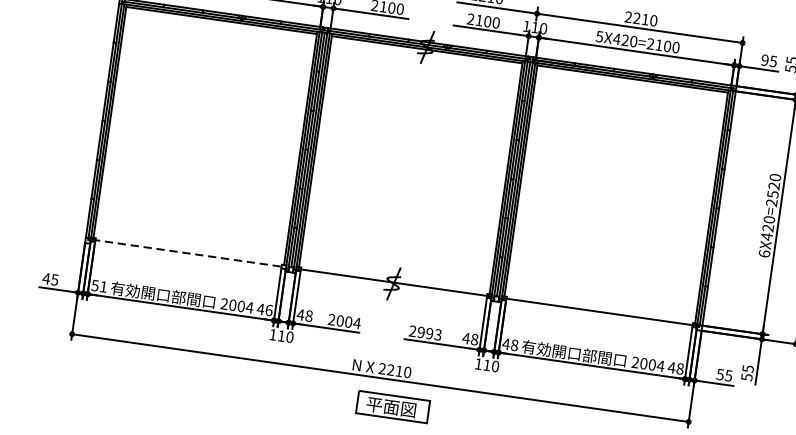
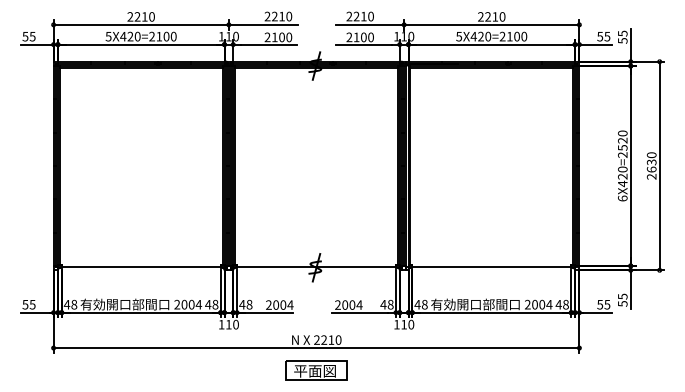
text: (765, 60) -> (600, 36), 95 -> 55
line: (188, 253) -> (141, 266), dashed -> solid
text: (46, 278) -> (25, 304), 45 -> 55
text: (99, 285) -> (70, 304), 51 -> 48
text: (269, 310) -> (215, 304), 46 -> 48
text: (429, 333) -> (352, 304), 2993 -> 2004
part: (393, 406) -> (316, 370), moved

